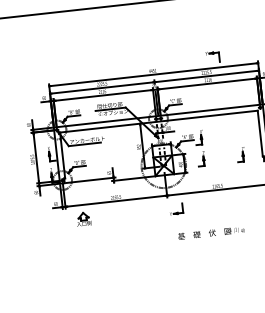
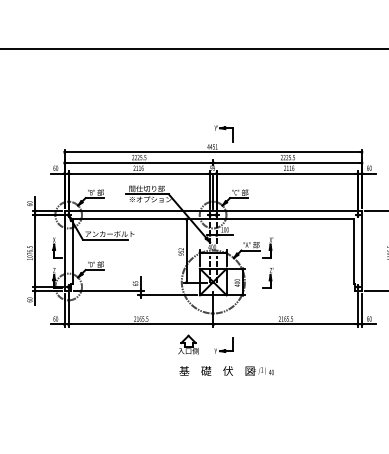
part: (212, 56) -> (223, 133), moved
part: (240, 154) -> (323, 278), removed
part: (83, 219) -> (188, 344), moved
text: (211, 232) -> (226, 370), moved

